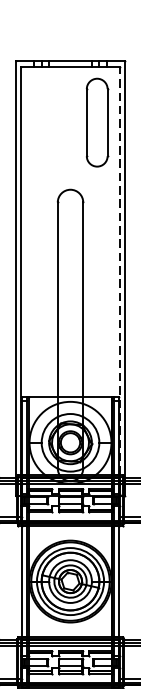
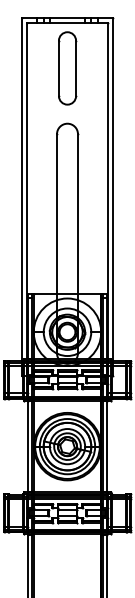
part: (97, 122) -> (67, 68), moved
line: (120, 270) -> (108, 190), dashed -> solid

